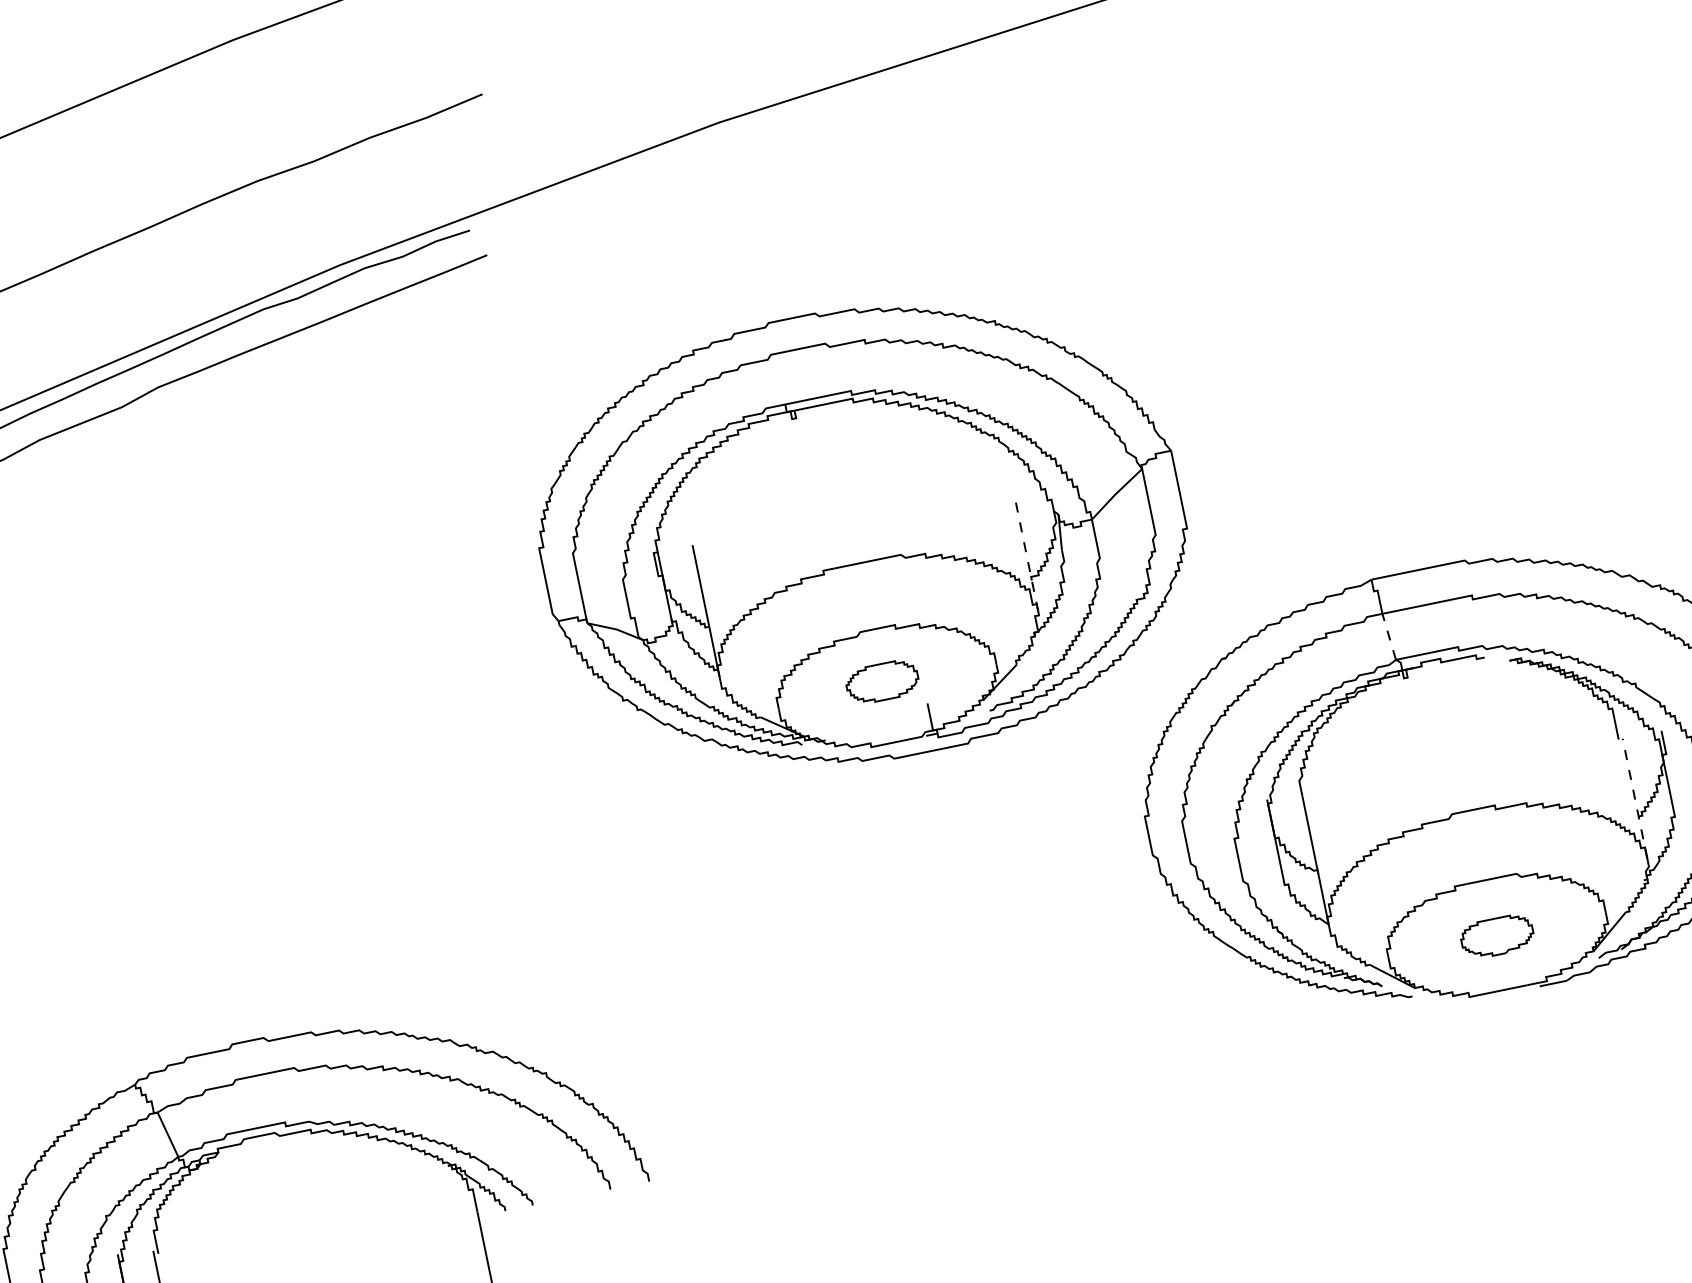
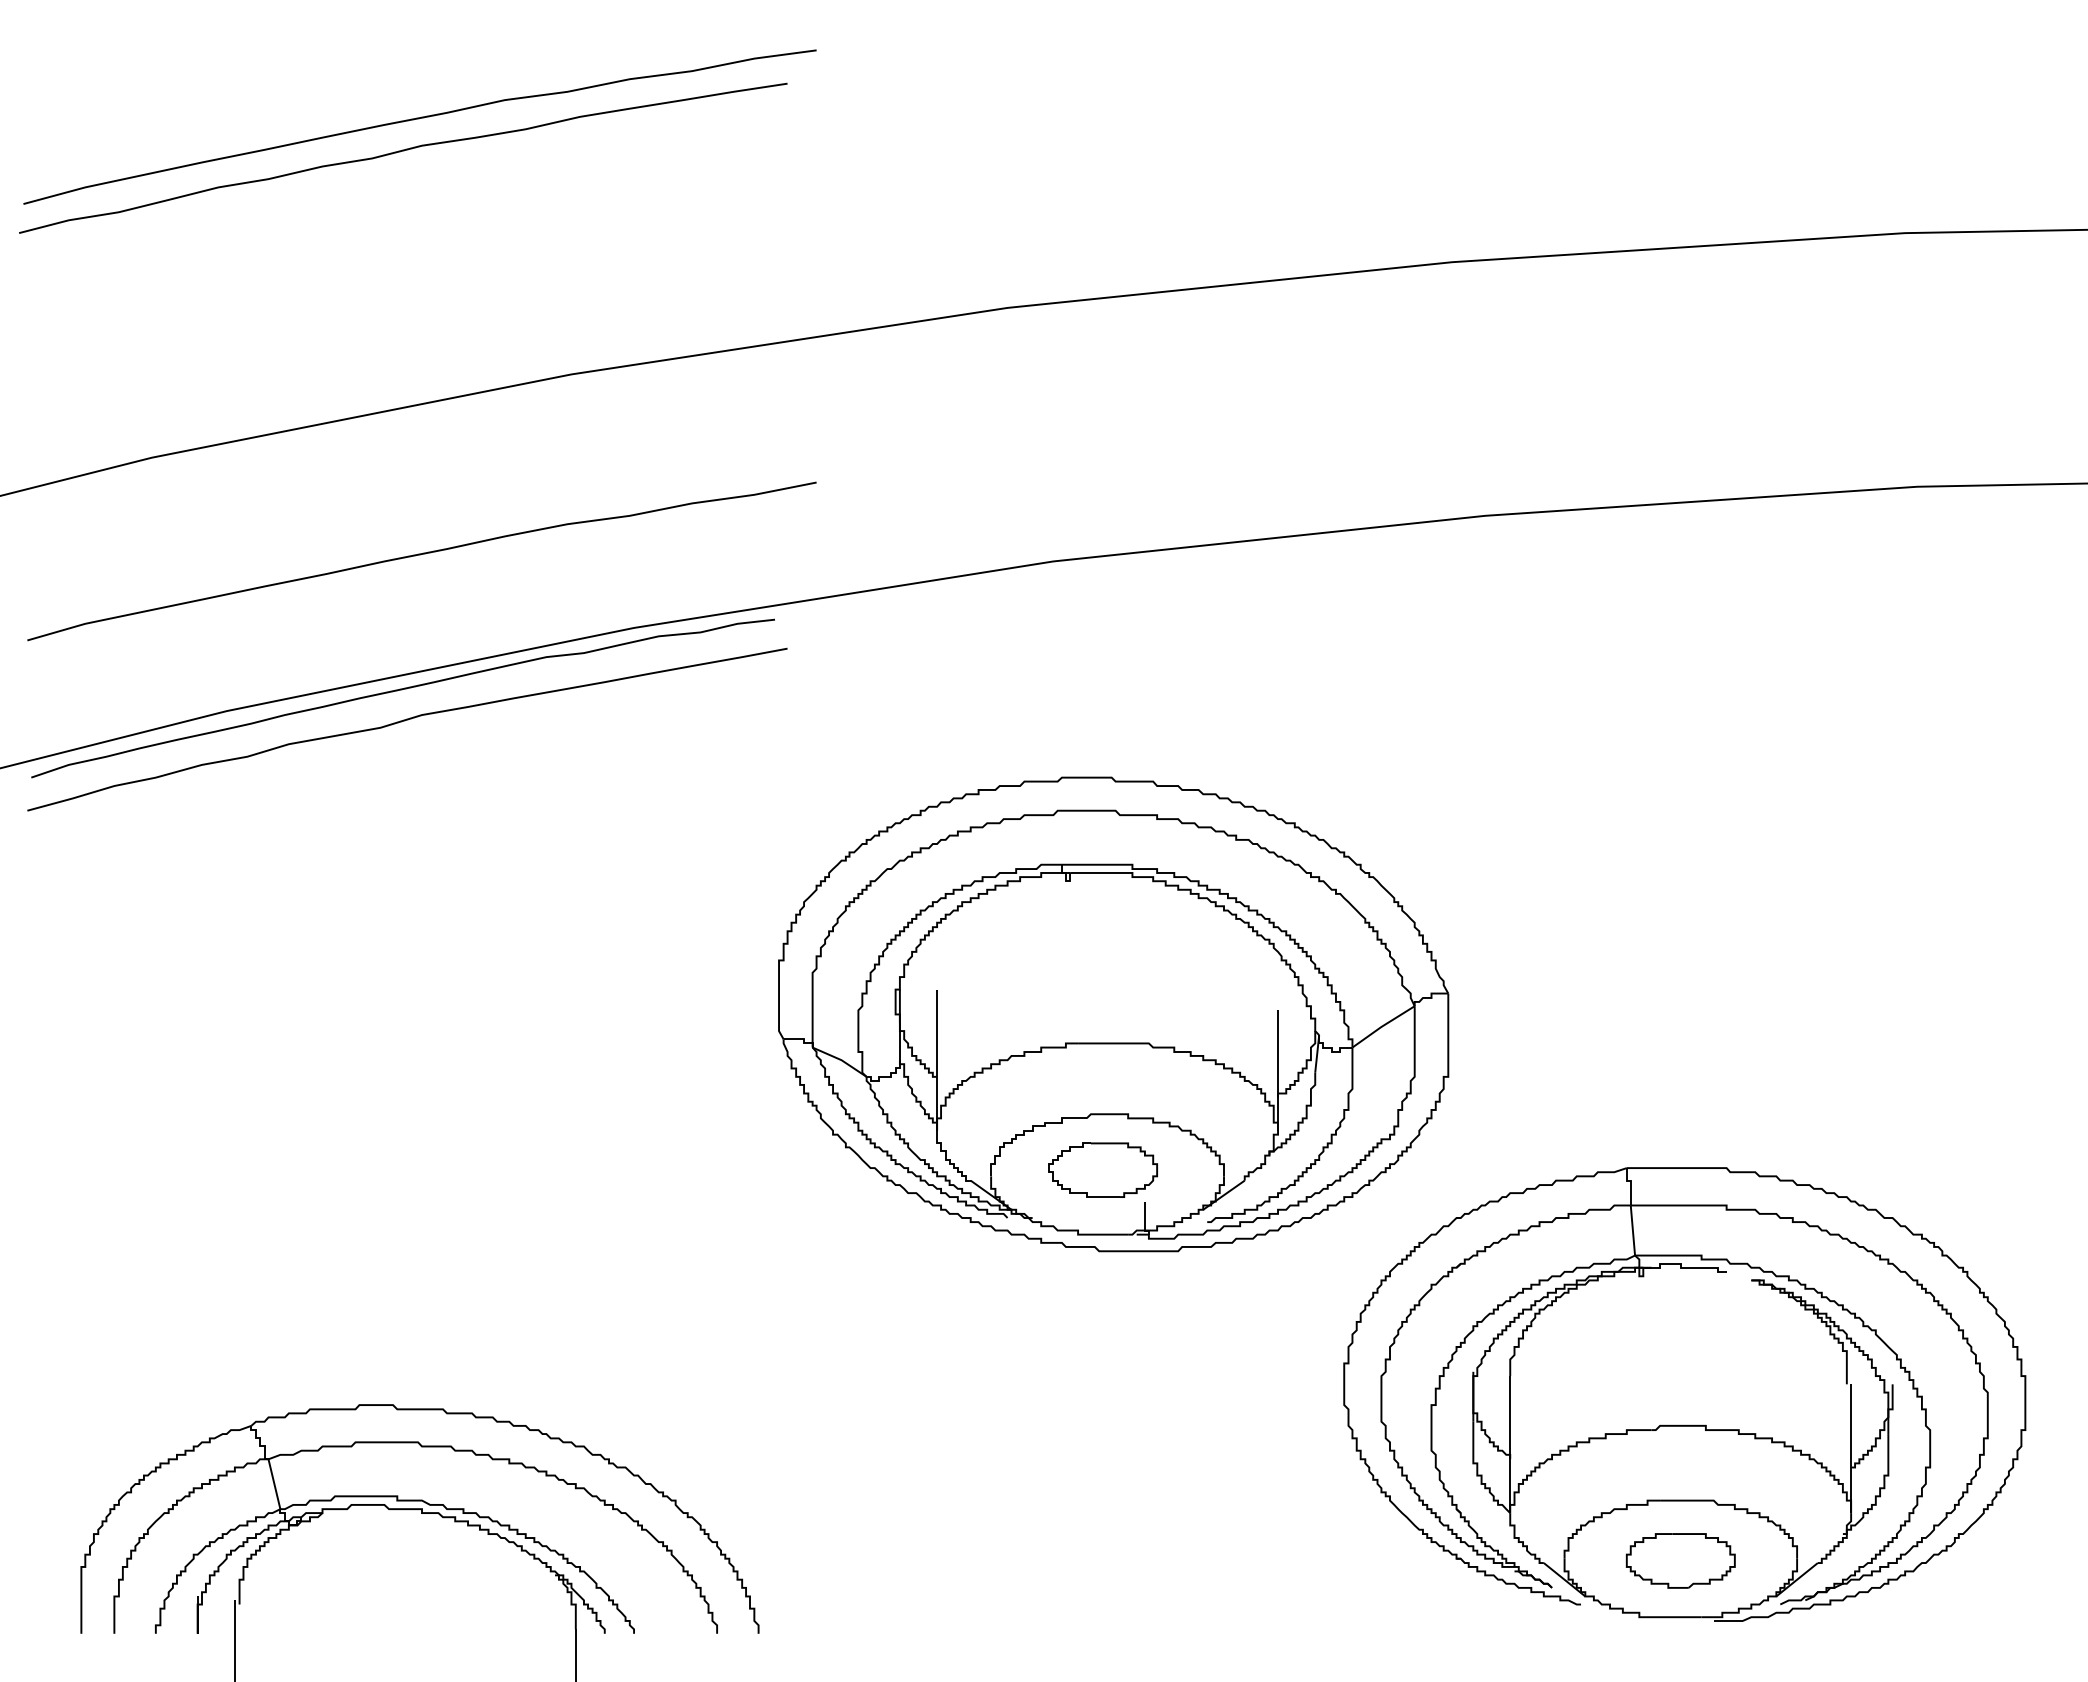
line: (1027, 555) -> (1278, 1070), dashed -> solid
line: (1388, 636) -> (1632, 1230), dashed -> solid
part: (881, 681) -> (1102, 1169), size x1.43
line: (1635, 798) -> (1851, 1448), dashed -> solid
part: (1497, 936) -> (1680, 1560), size x1.43

